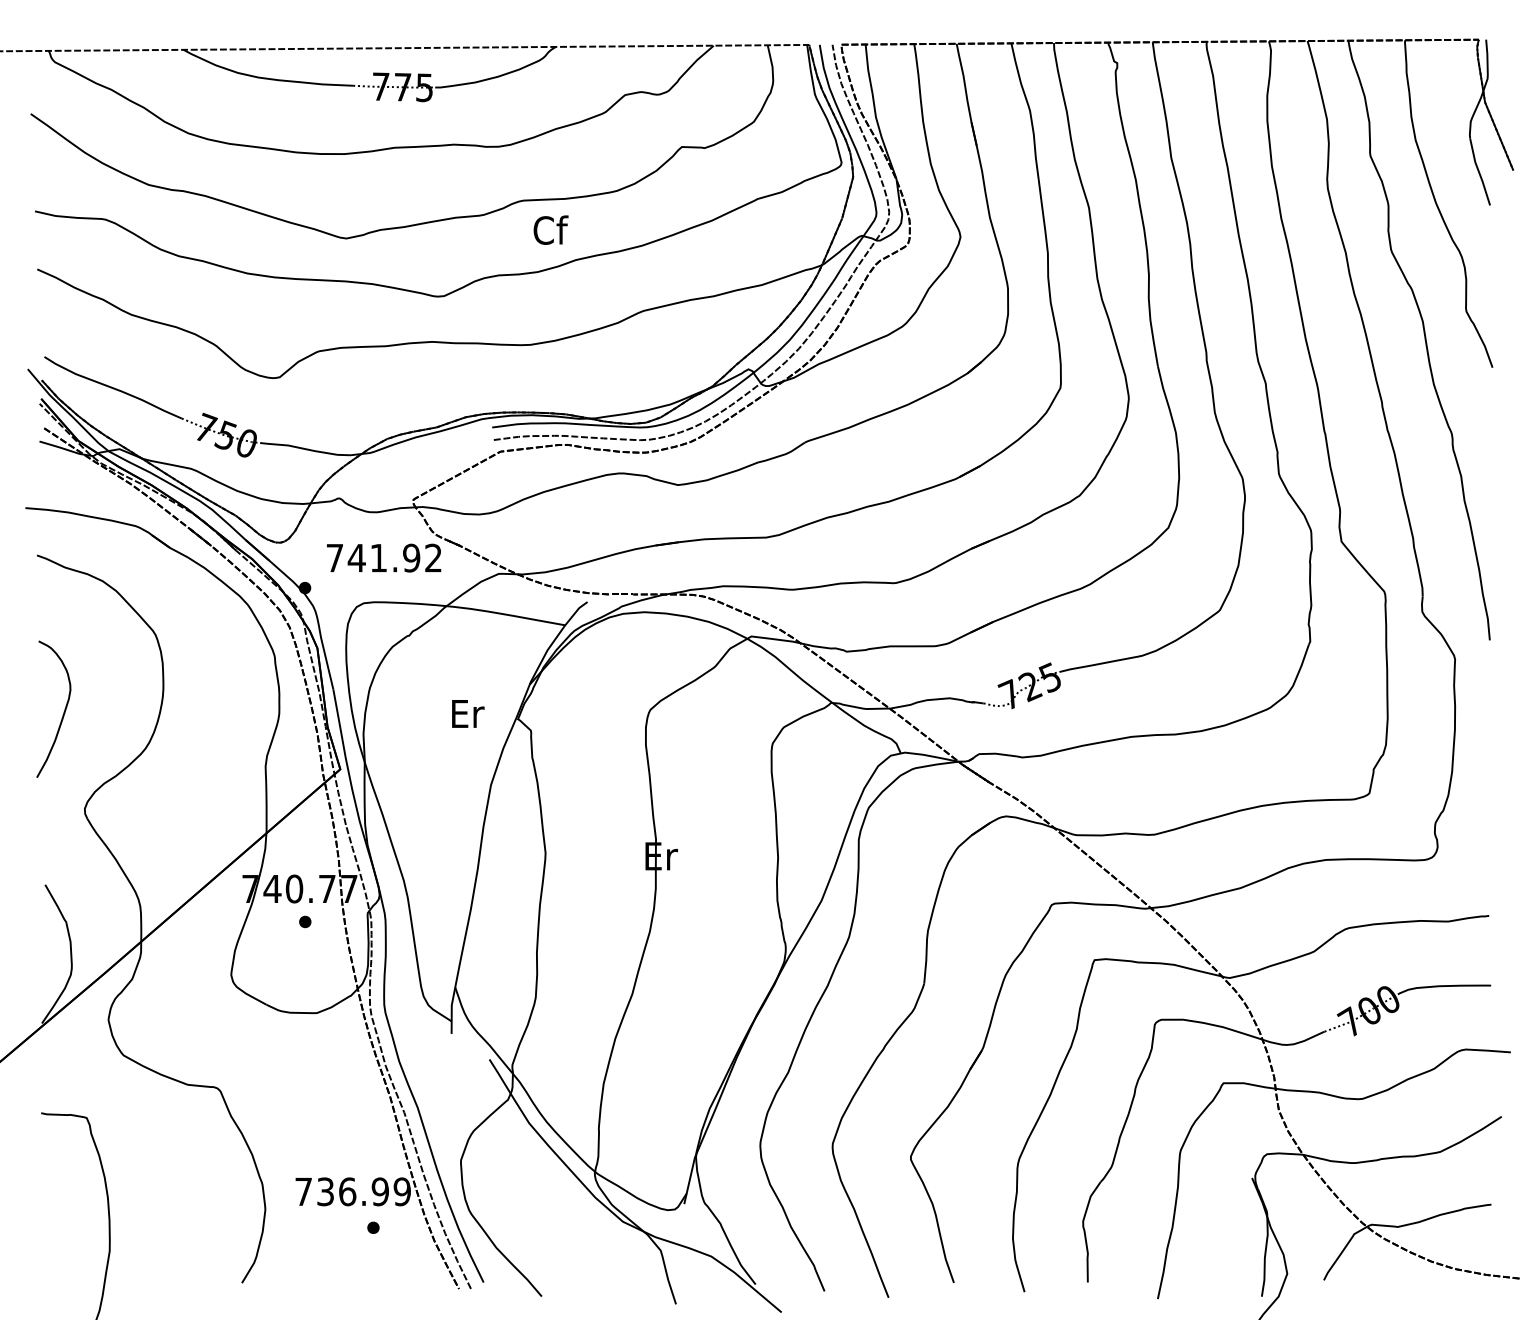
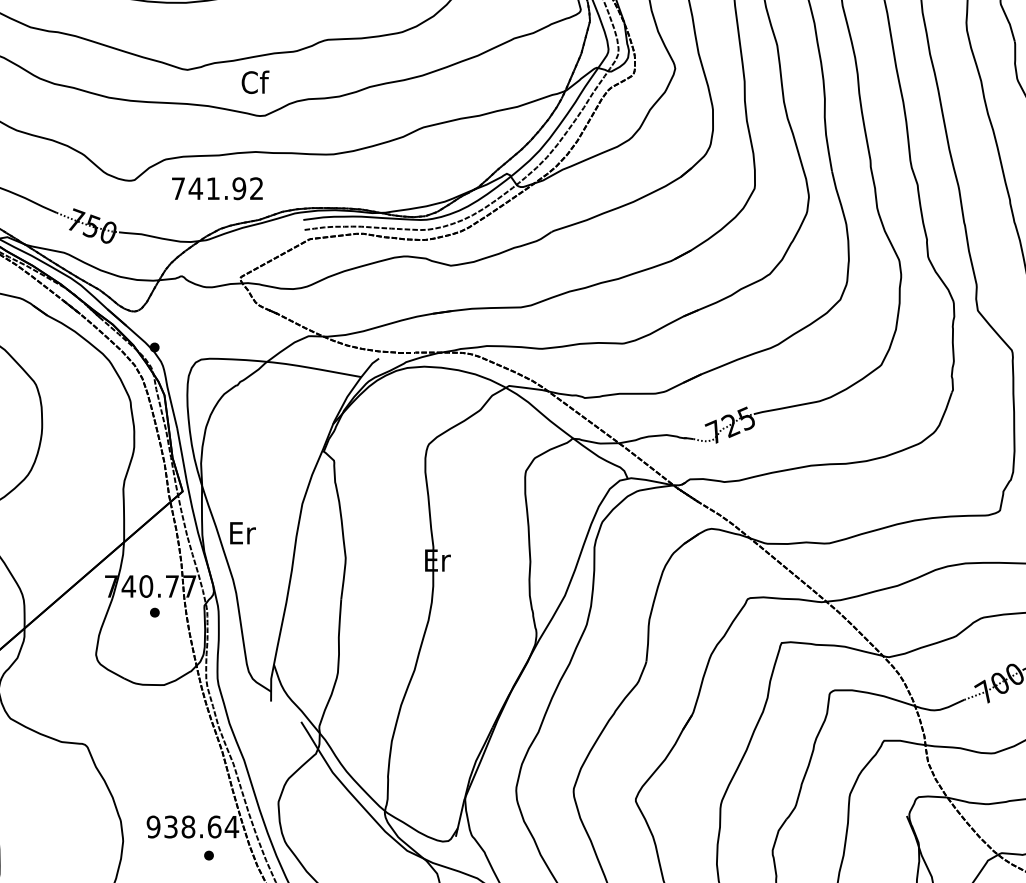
text: (550, 229) -> (255, 81), moved
text: (384, 557) -> (217, 188), moved
text: (468, 713) -> (243, 532), moved
text: (353, 1191) -> (193, 826), 736.99 -> 938.64

